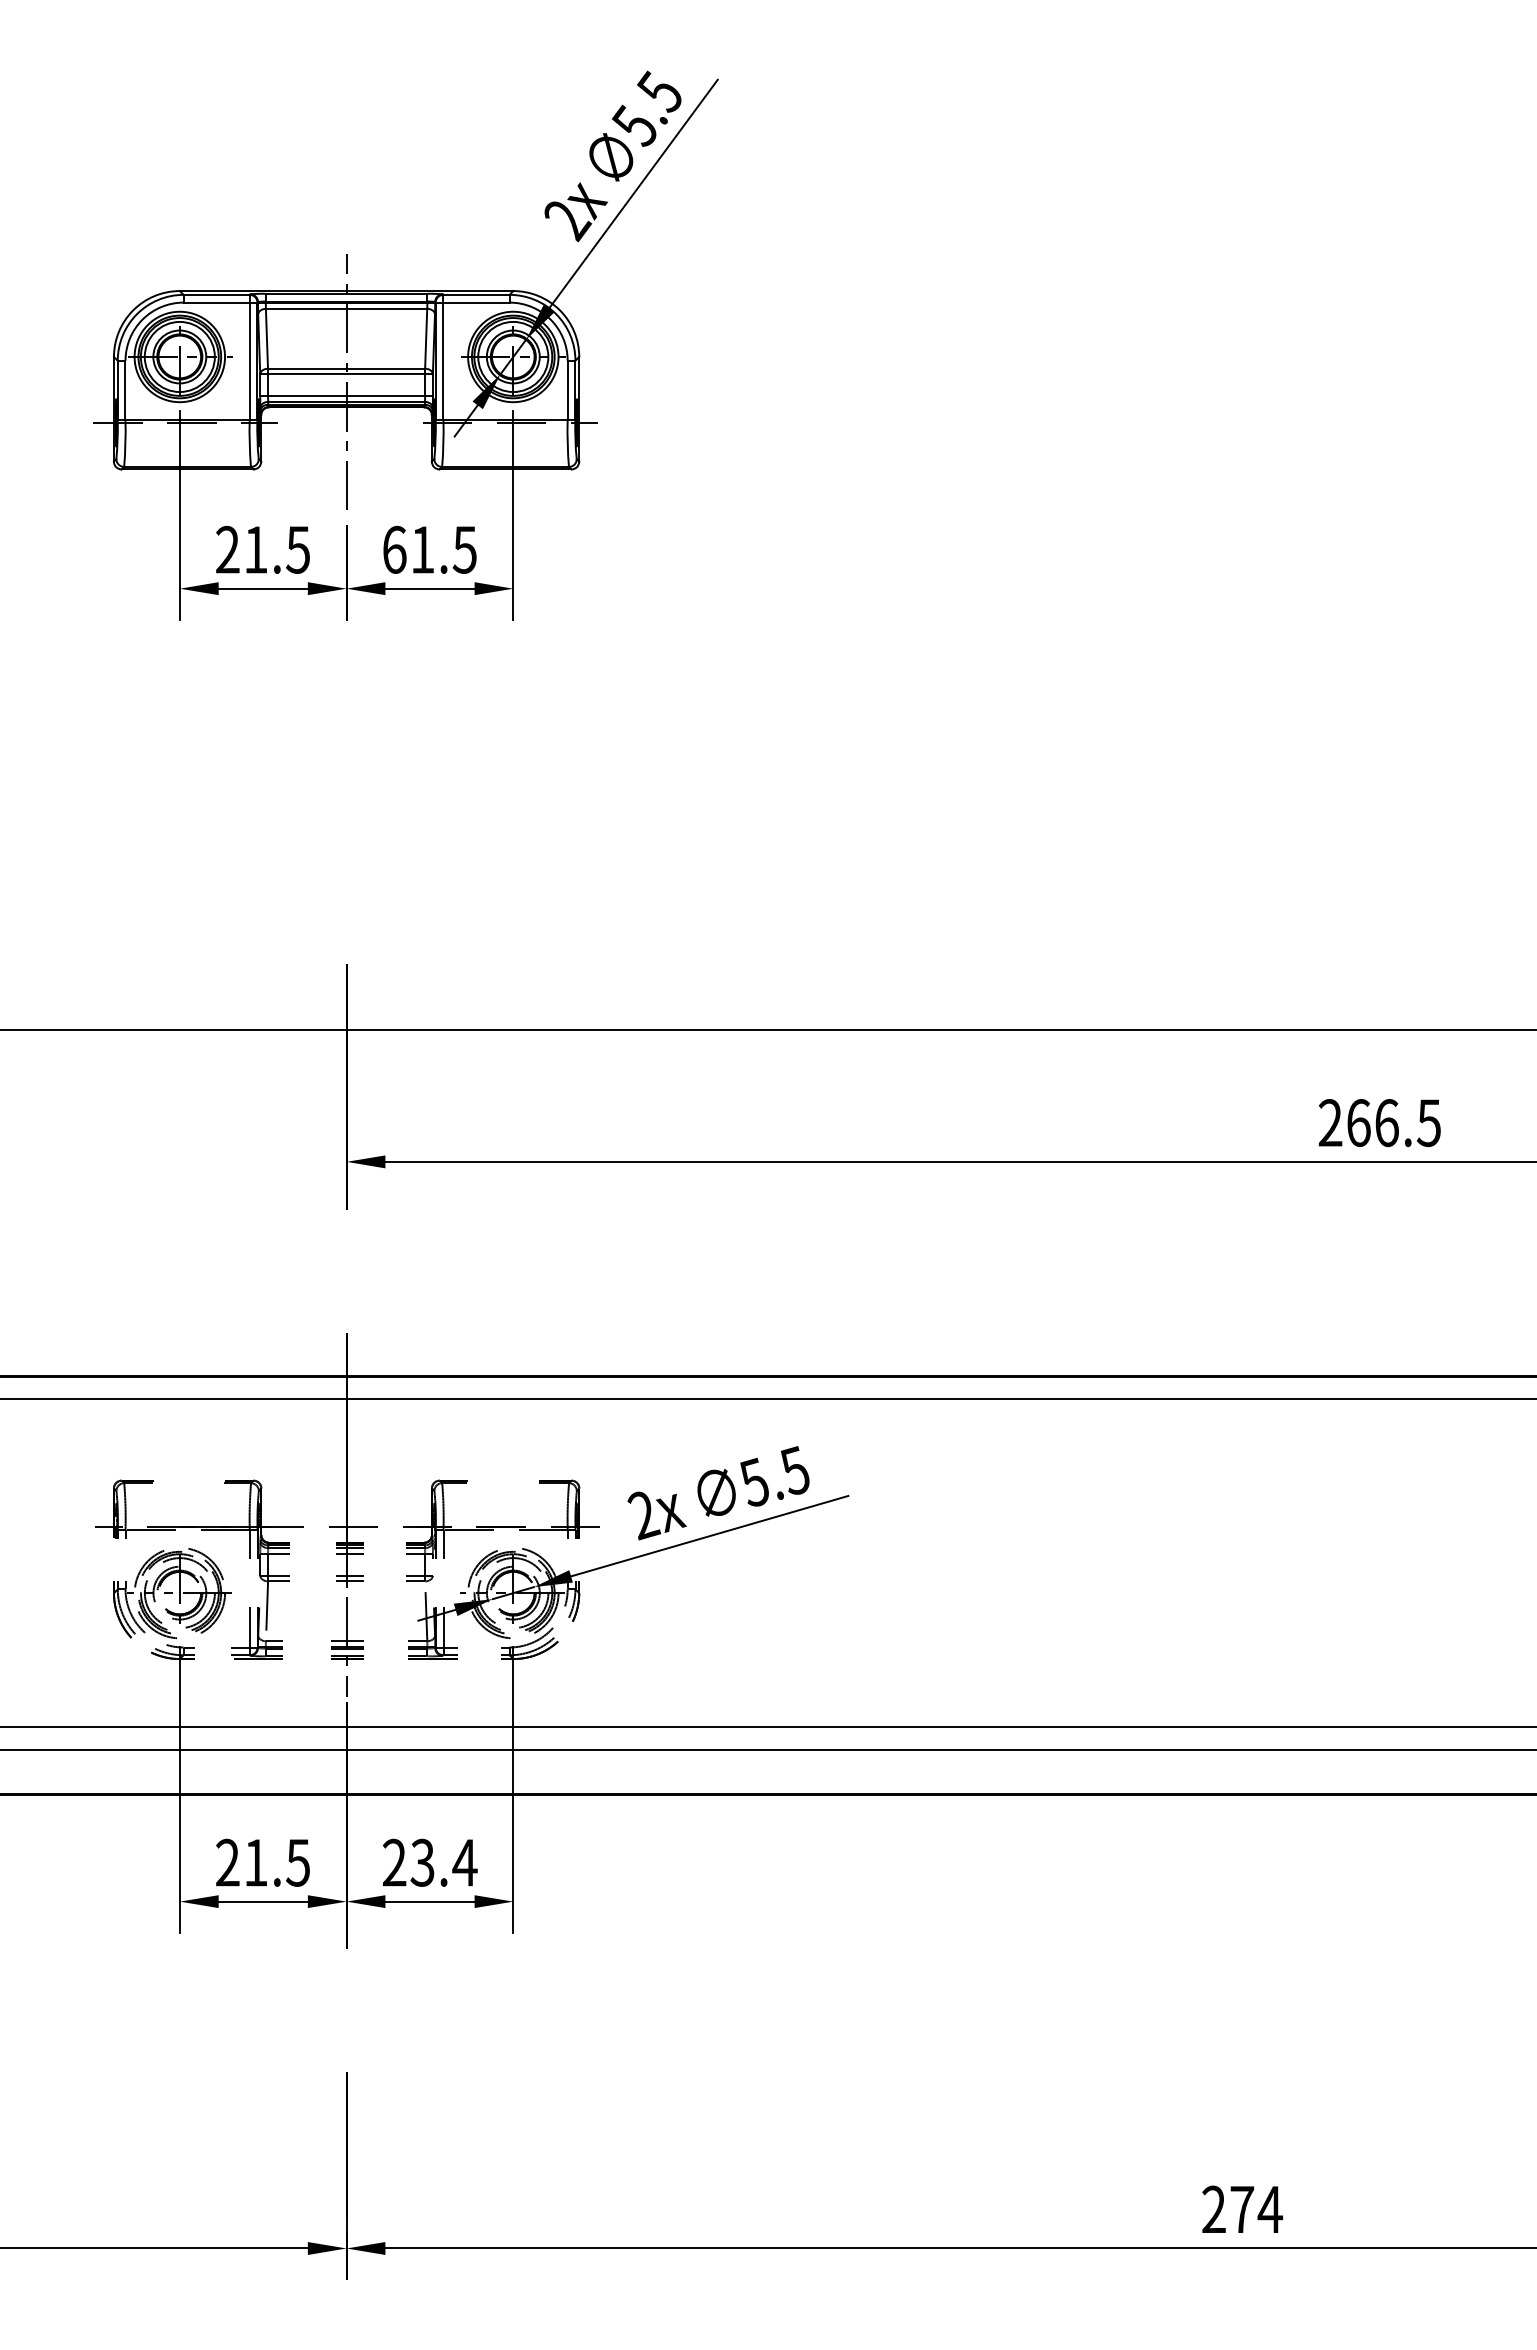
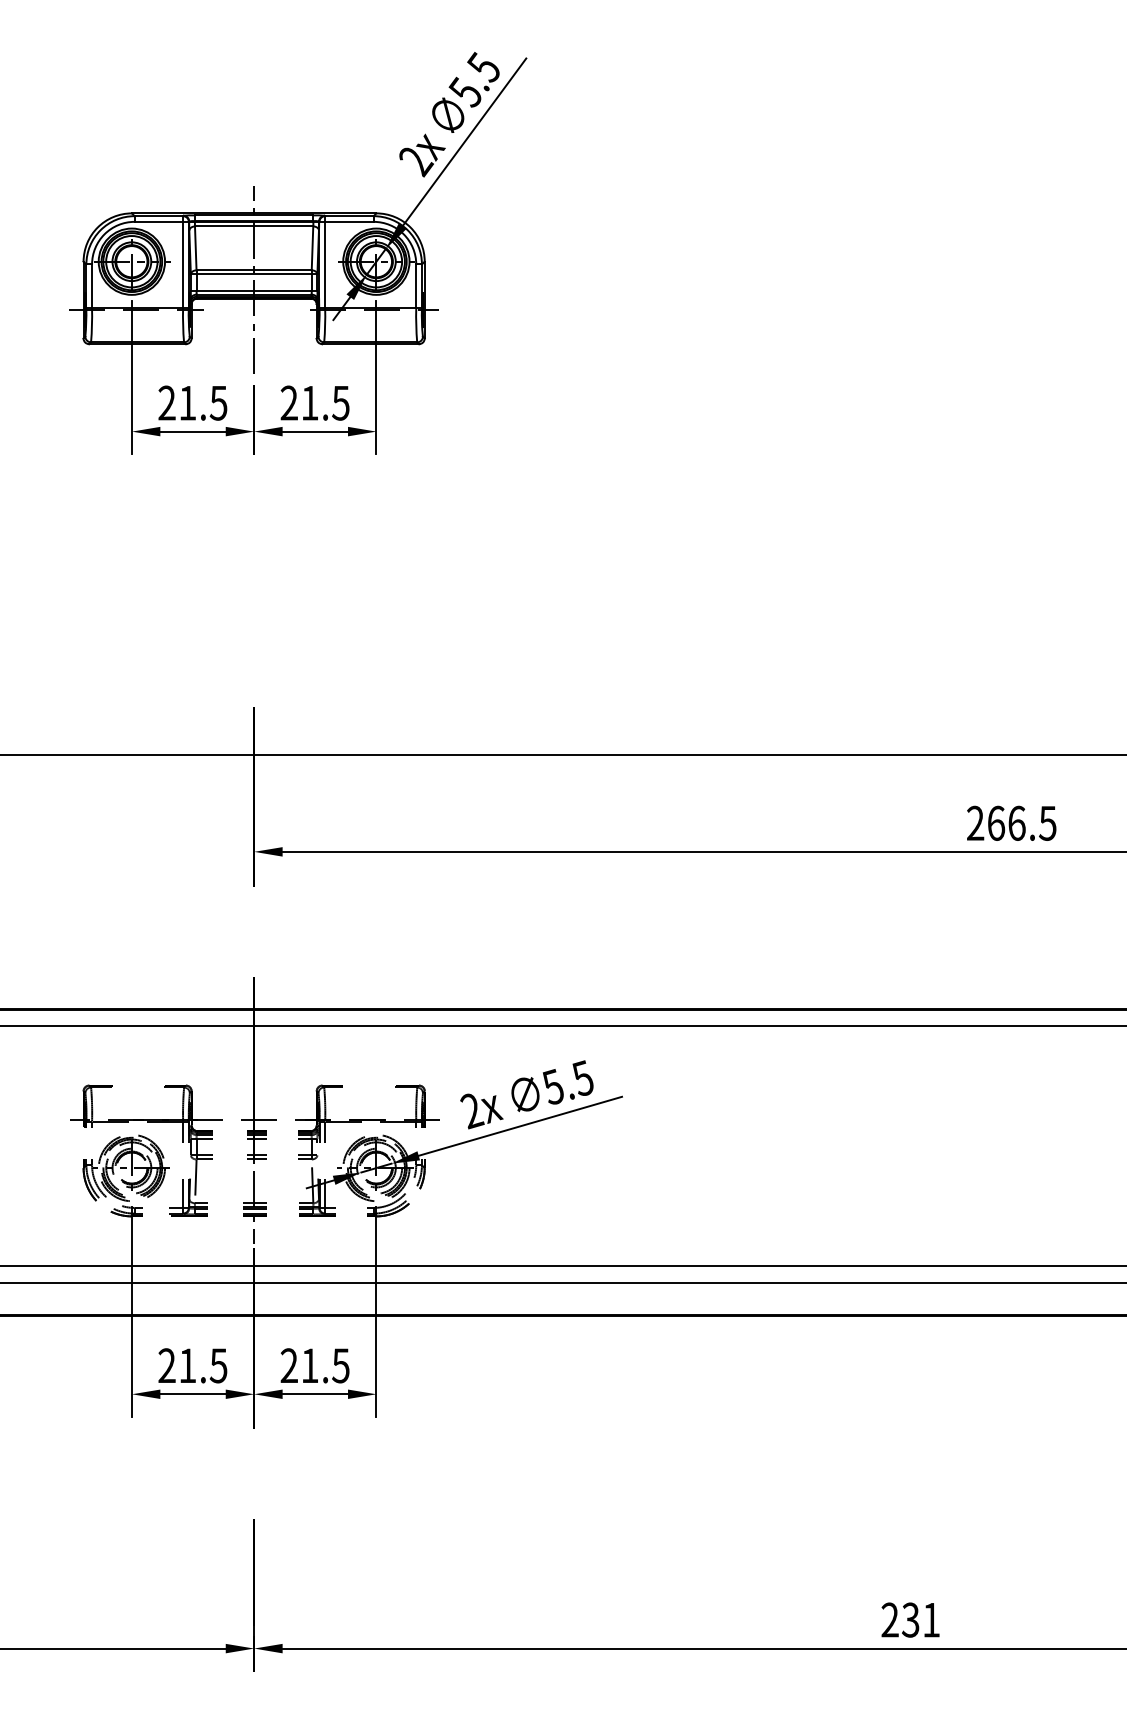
text: (394, 549) -> (289, 402), 61.5 -> 21.5
text: (443, 1862) -> (325, 1365), 23.4 -> 21.5
text: (1256, 2209) -> (921, 1619), 274 -> 231

